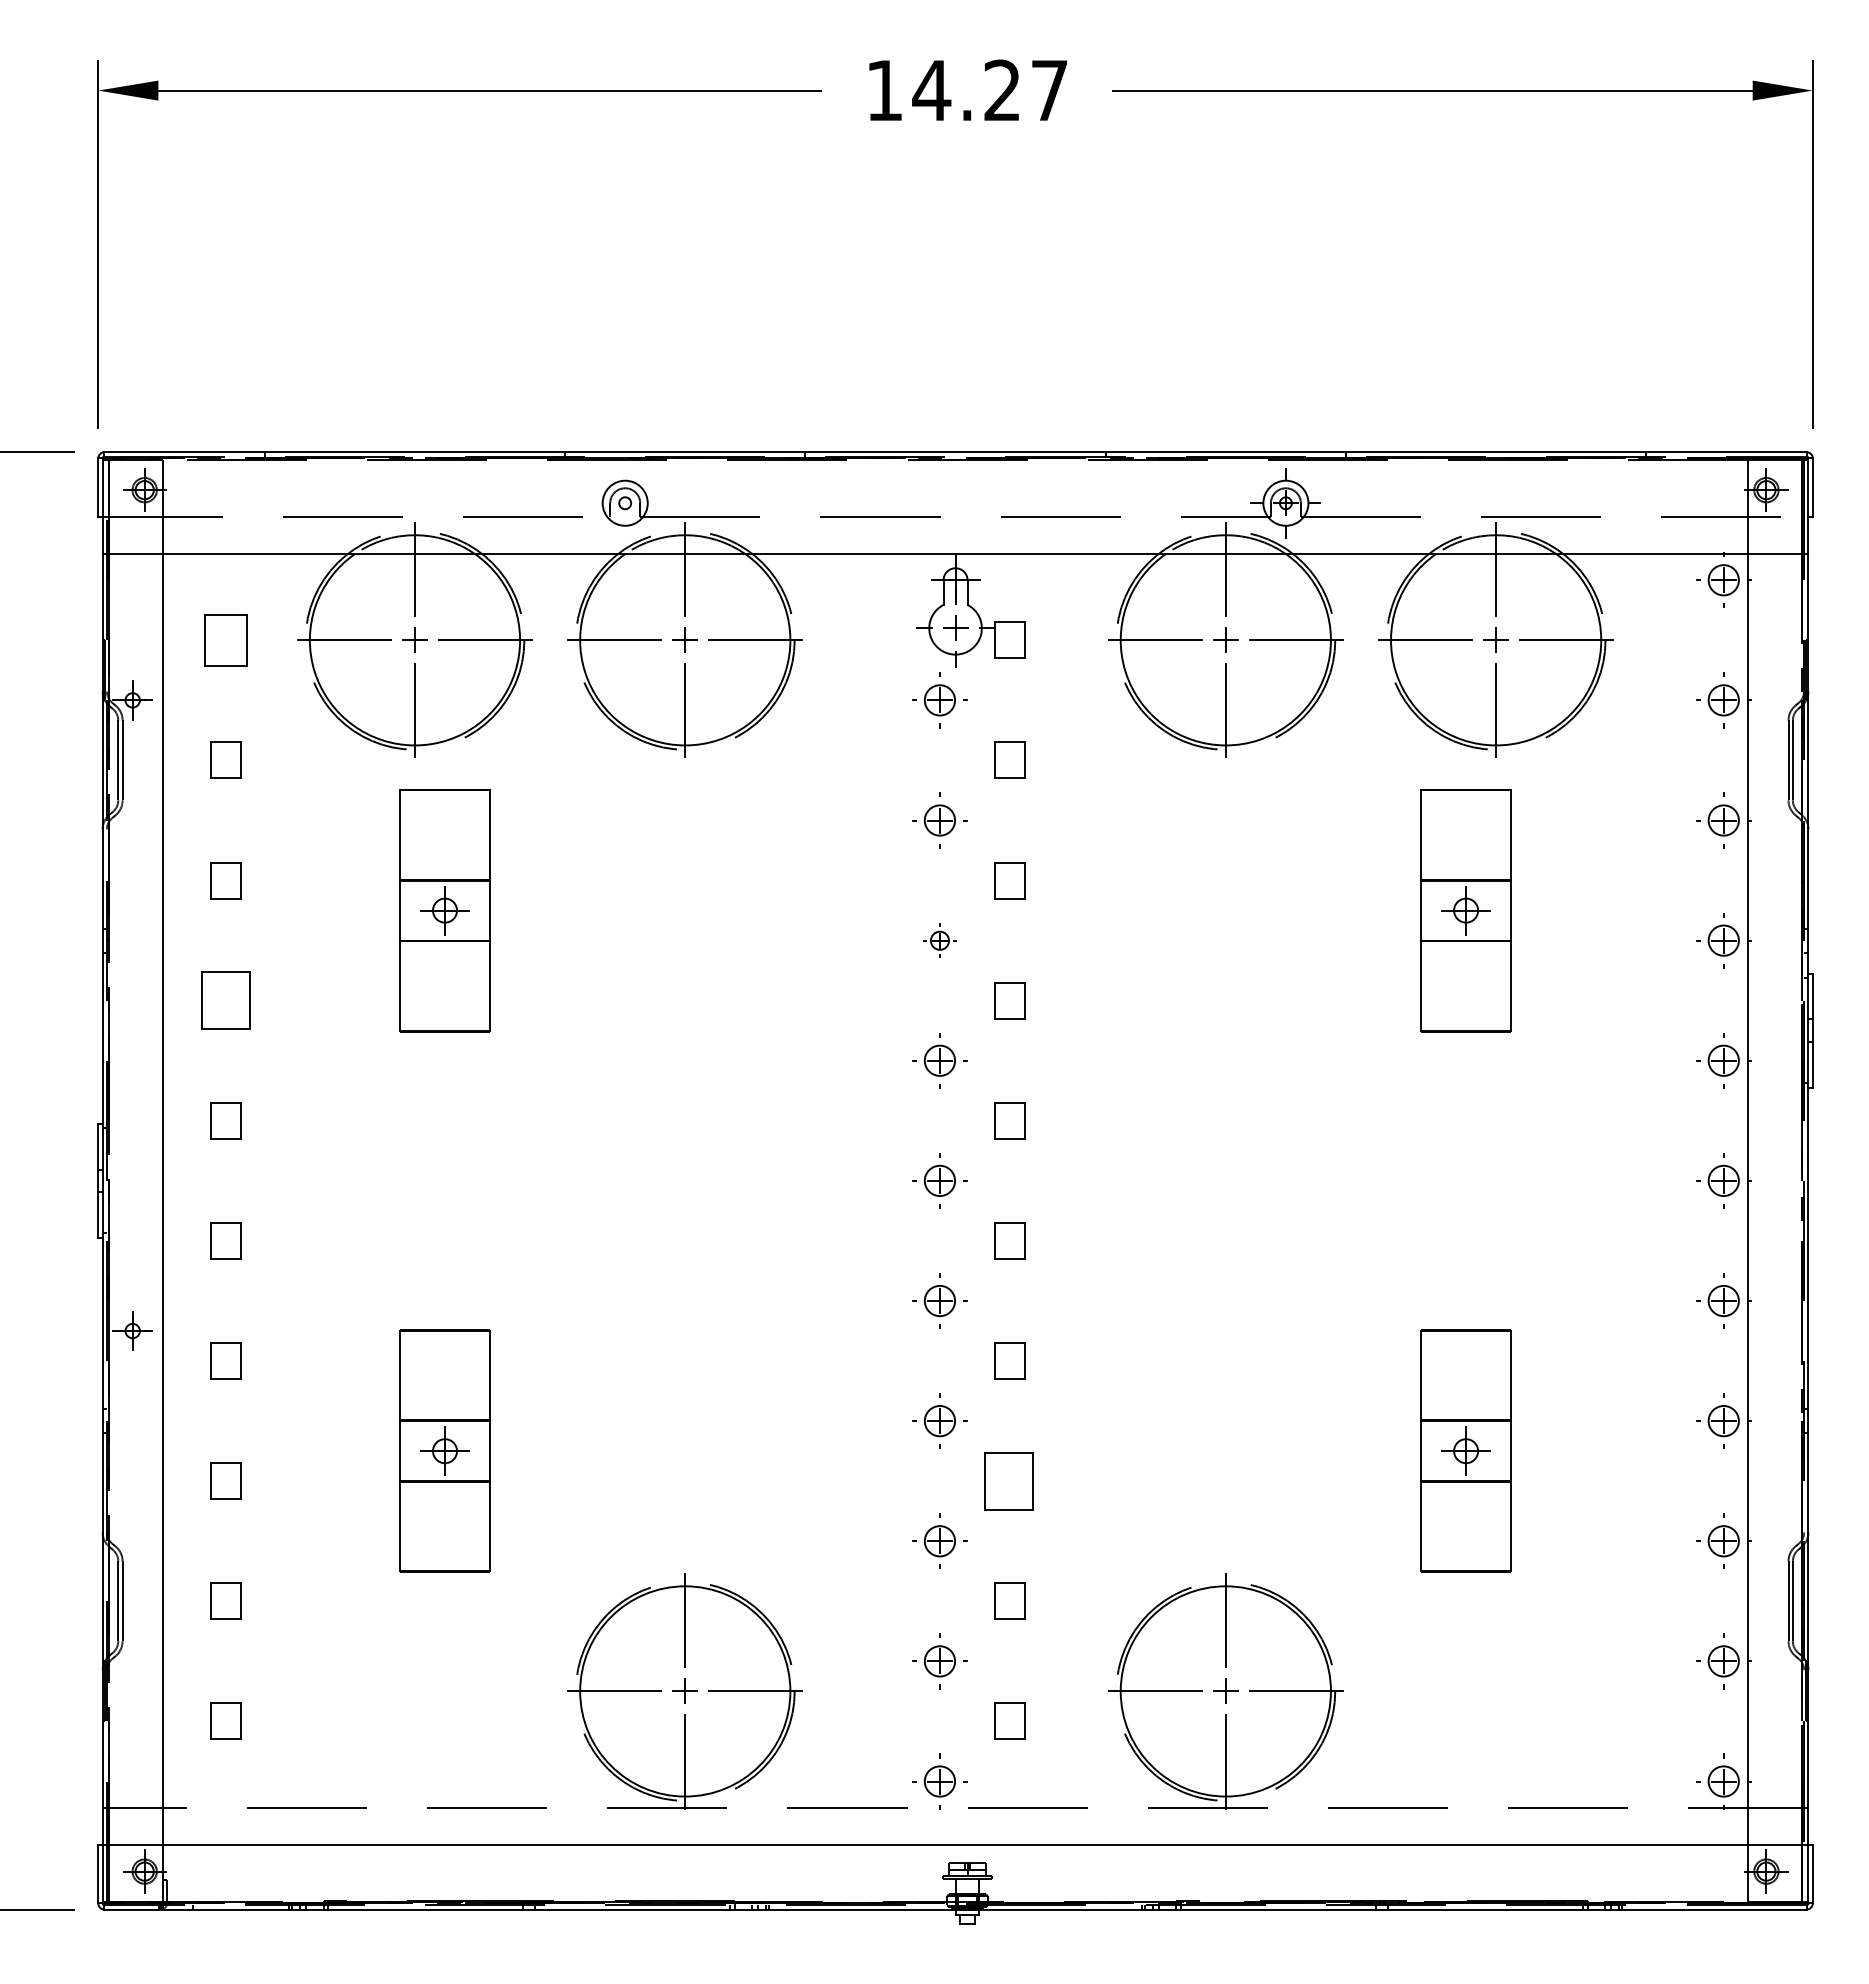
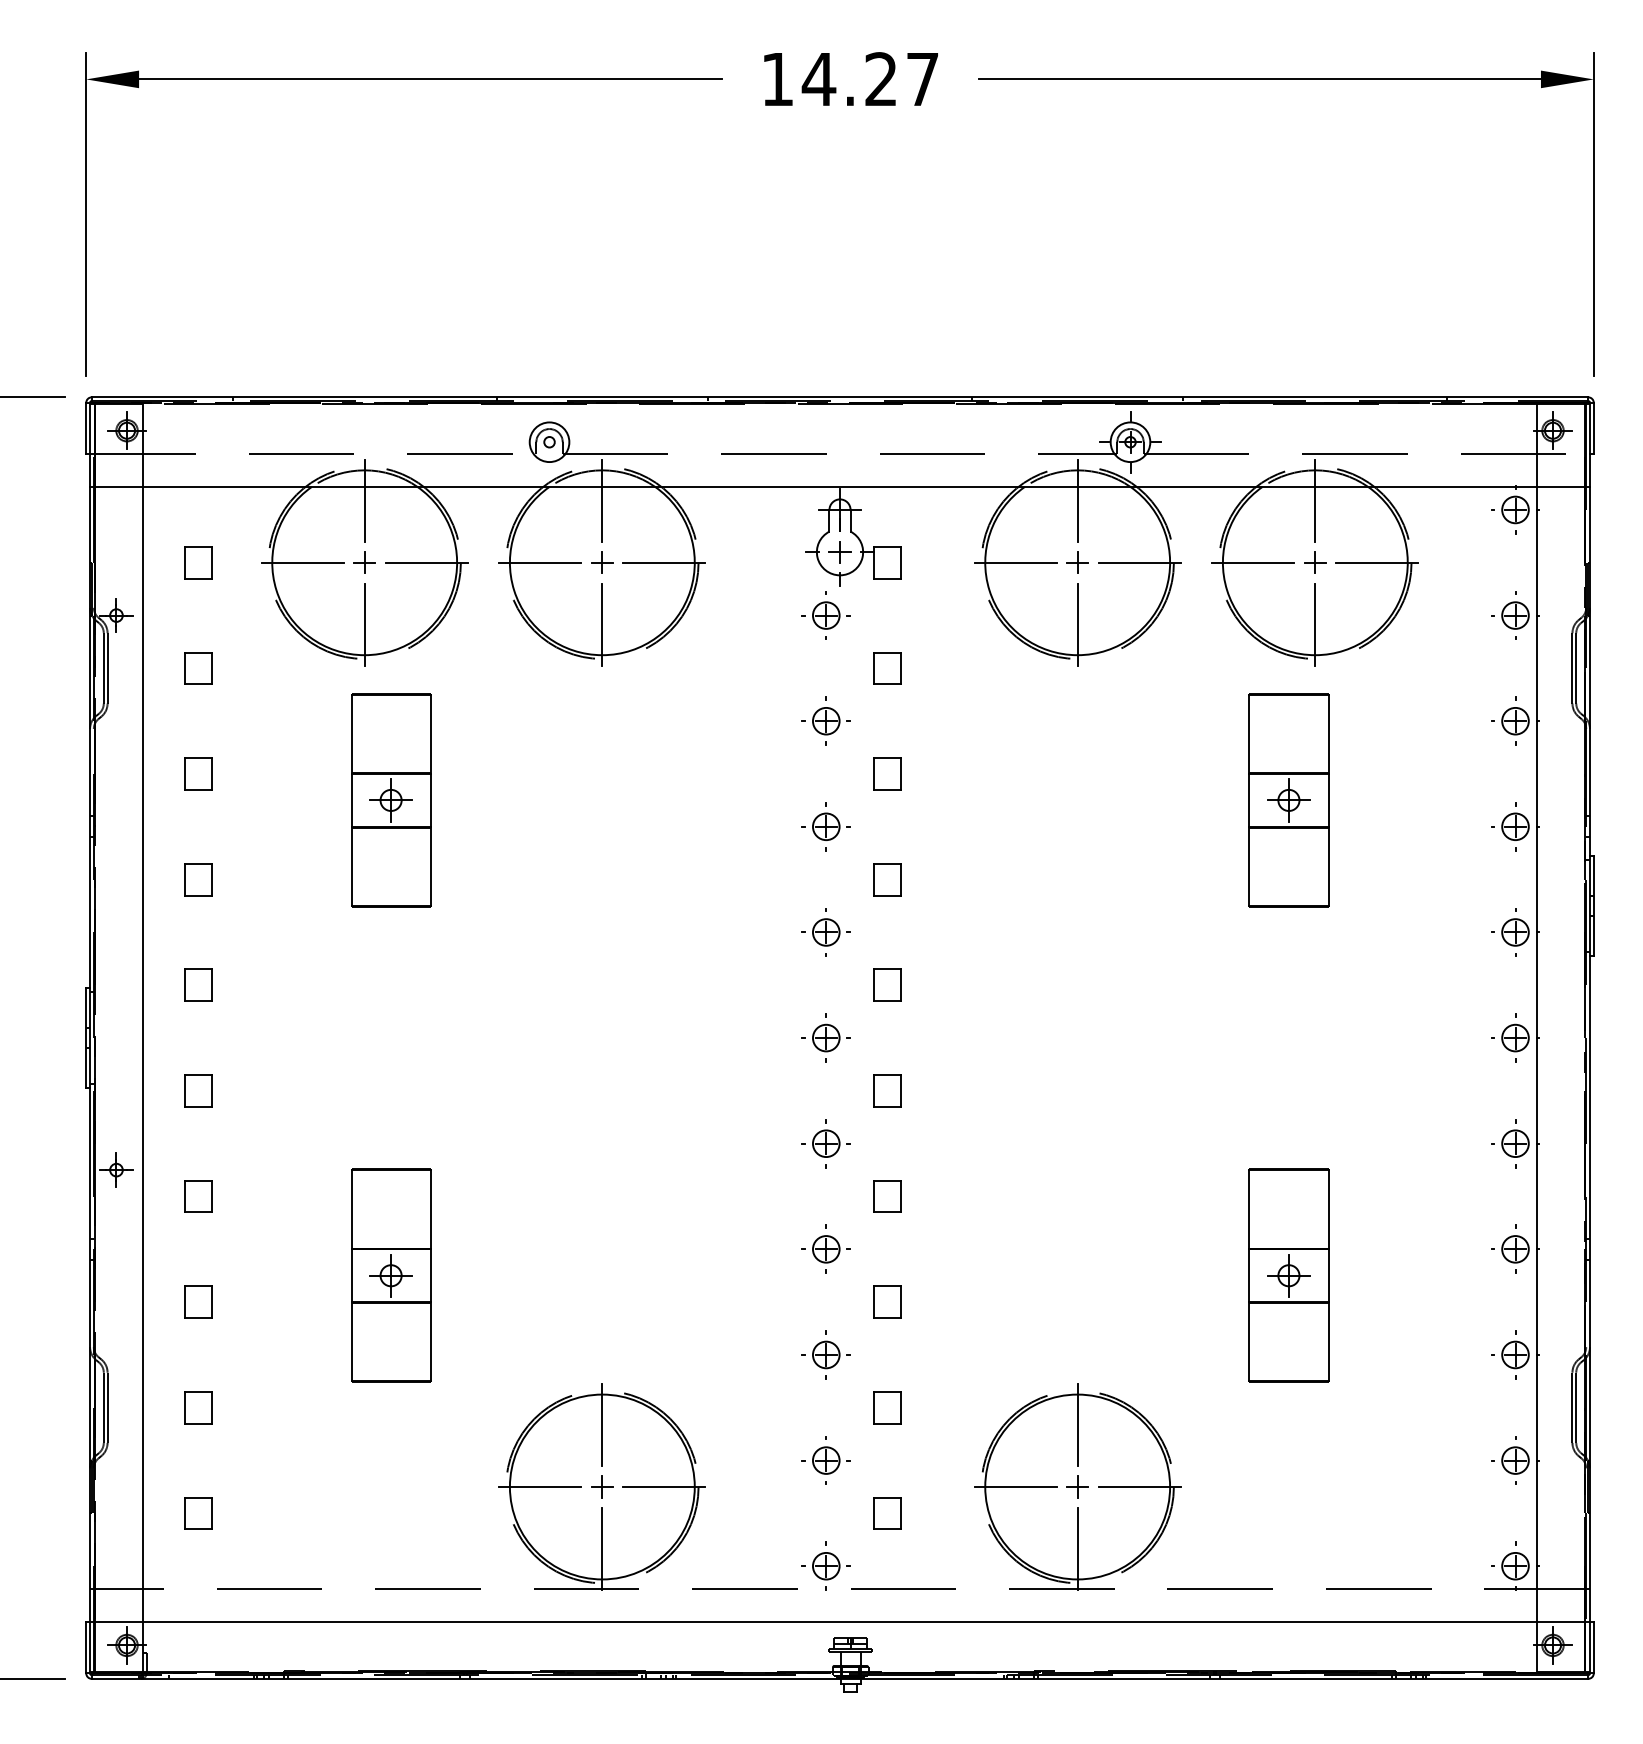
part: (225, 639) -> (198, 562), size x0.71
part: (939, 940) -> (825, 826), size x1.67
part: (225, 1000) -> (198, 879), size x0.62
part: (1009, 1480) -> (887, 1301), size x0.62

